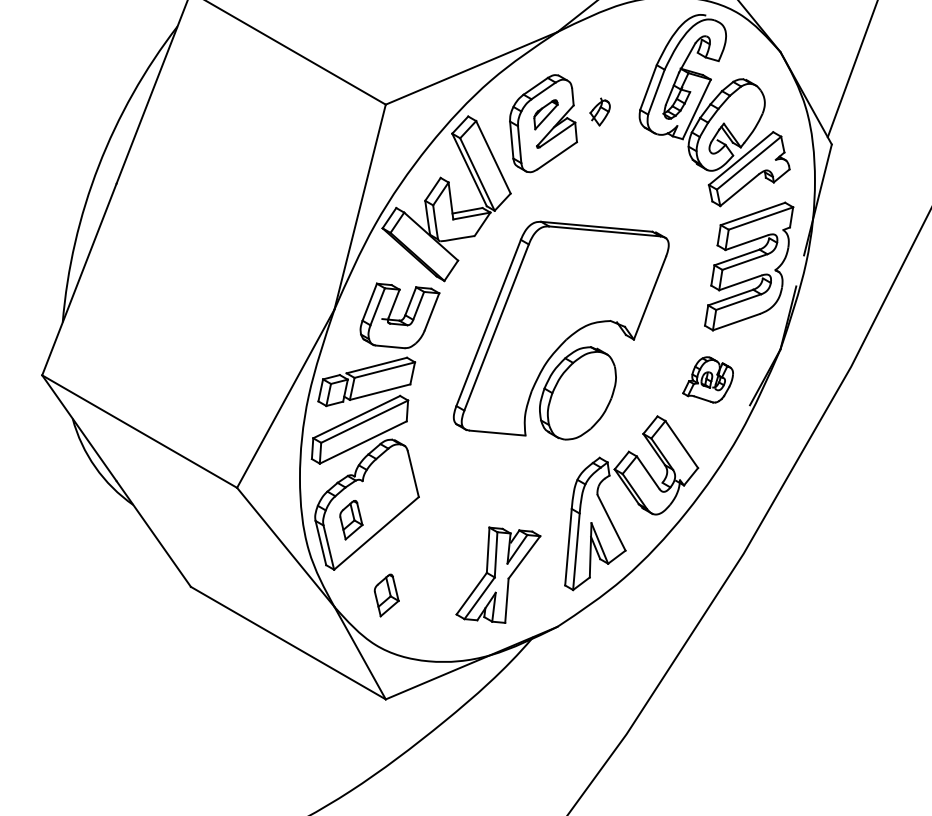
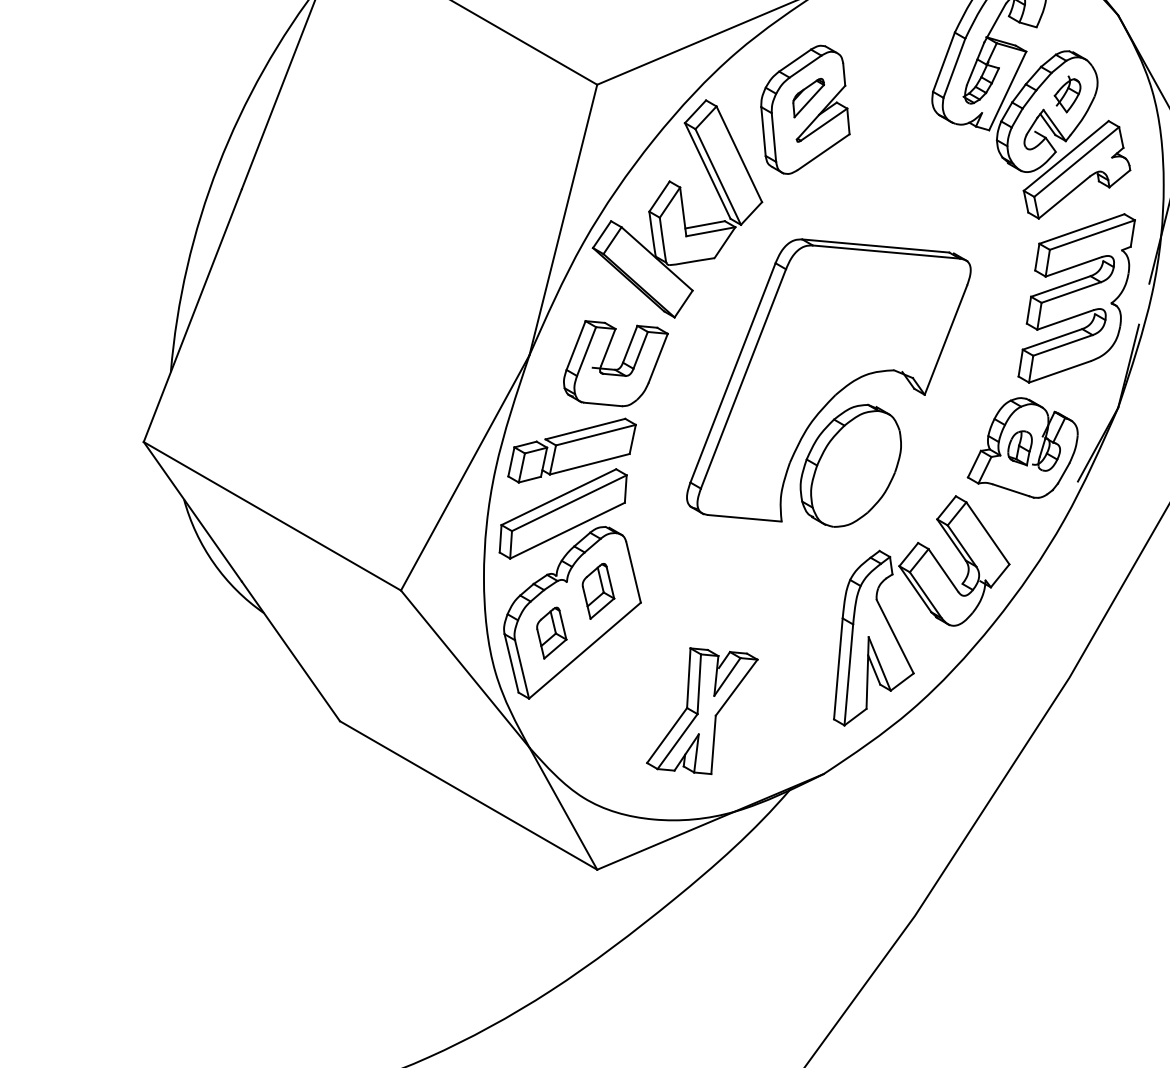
part: (599, 111) -> (1066, 93), moved
part: (707, 379) -> (1021, 447), size x1.67
part: (498, 574) -> (702, 710), moved
part: (386, 595) -> (598, 591), moved

